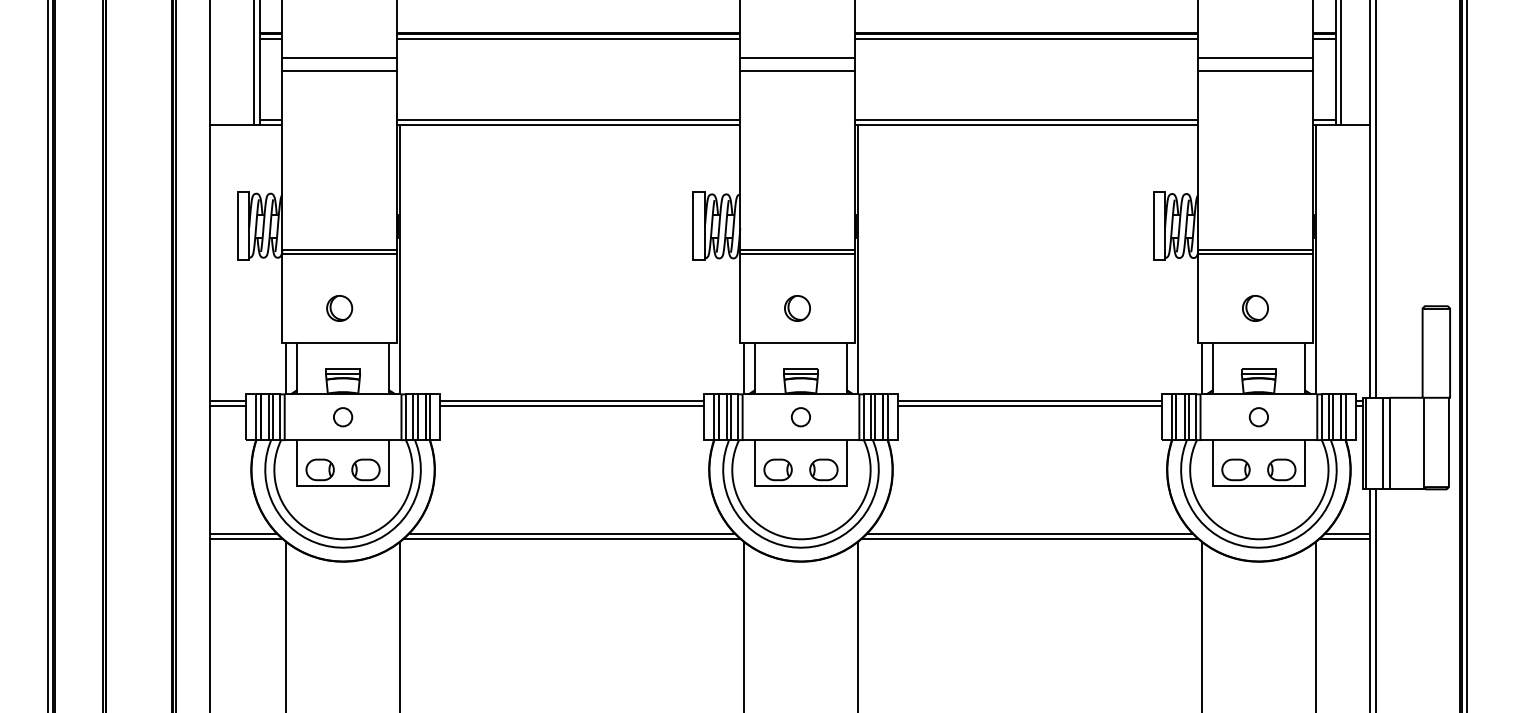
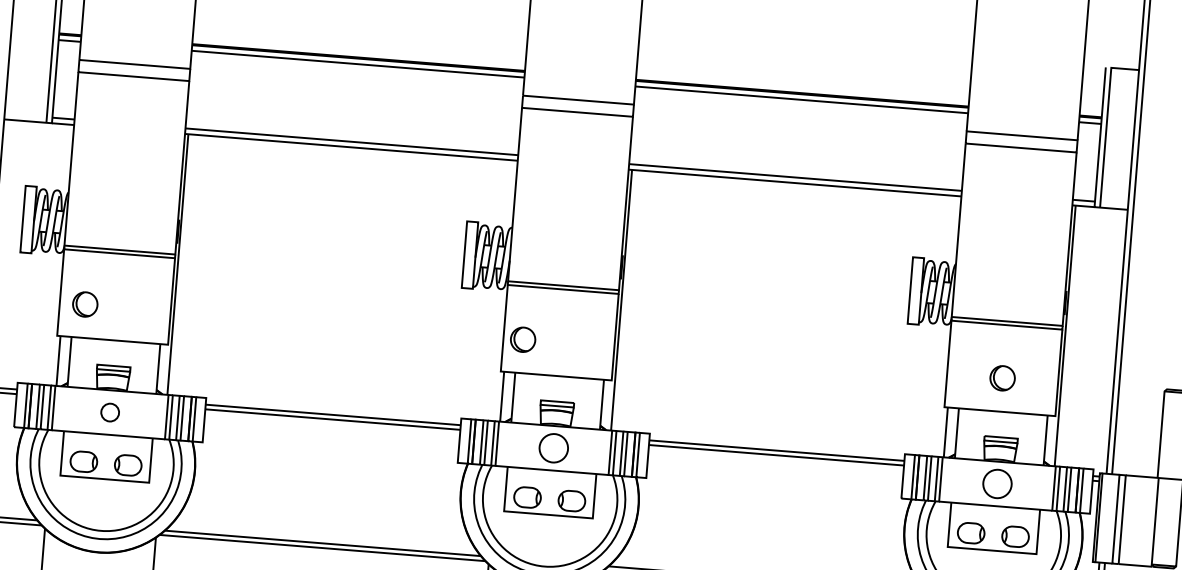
part: (339, 308) -> (85, 304), moved
part: (797, 308) -> (523, 339), moved
circle: (800, 417) -> (553, 448), size x1.6
circle: (1258, 417) -> (997, 484), size x1.6

